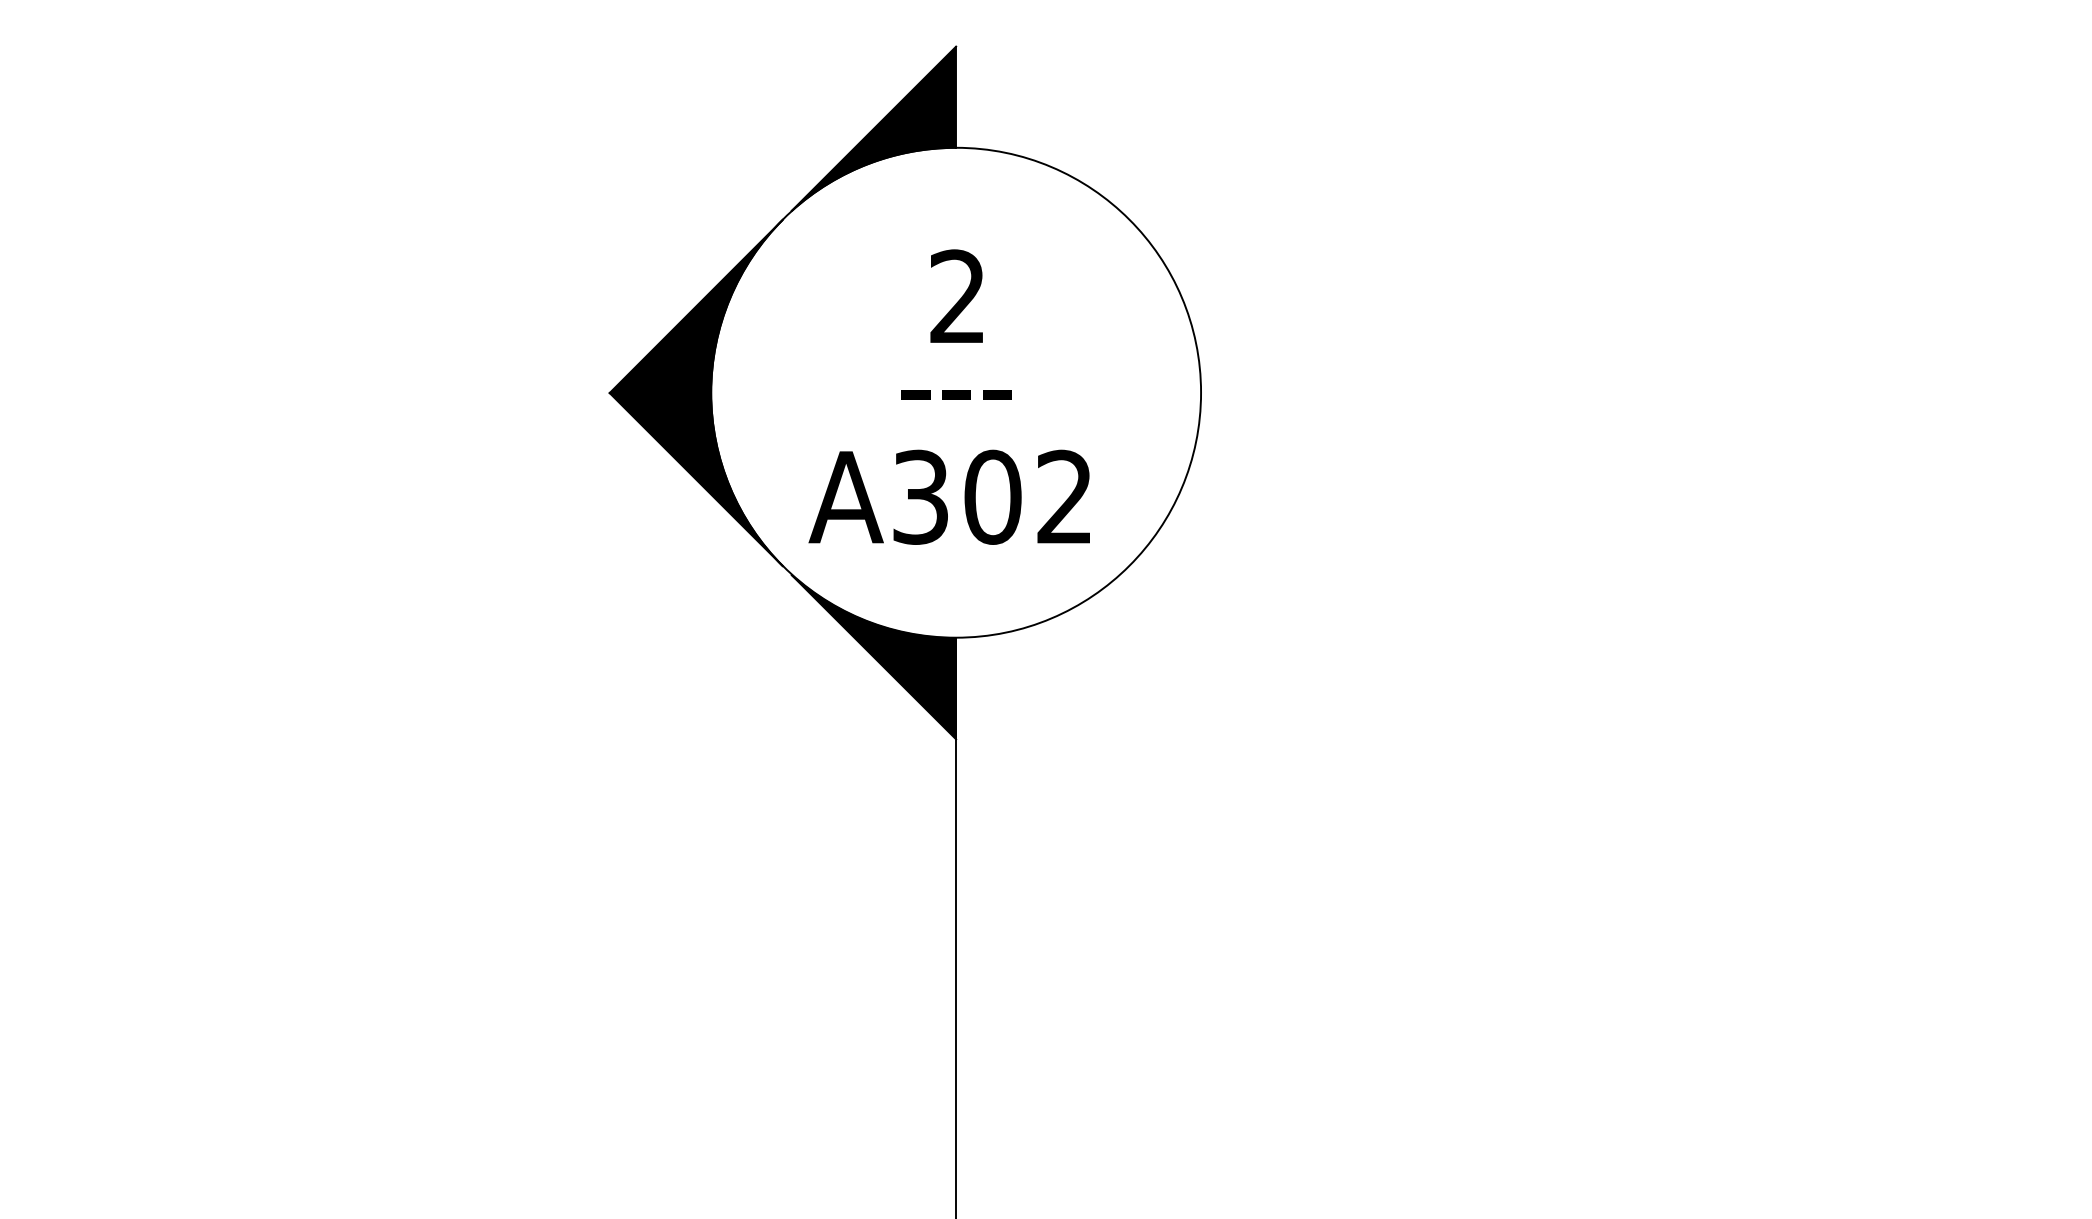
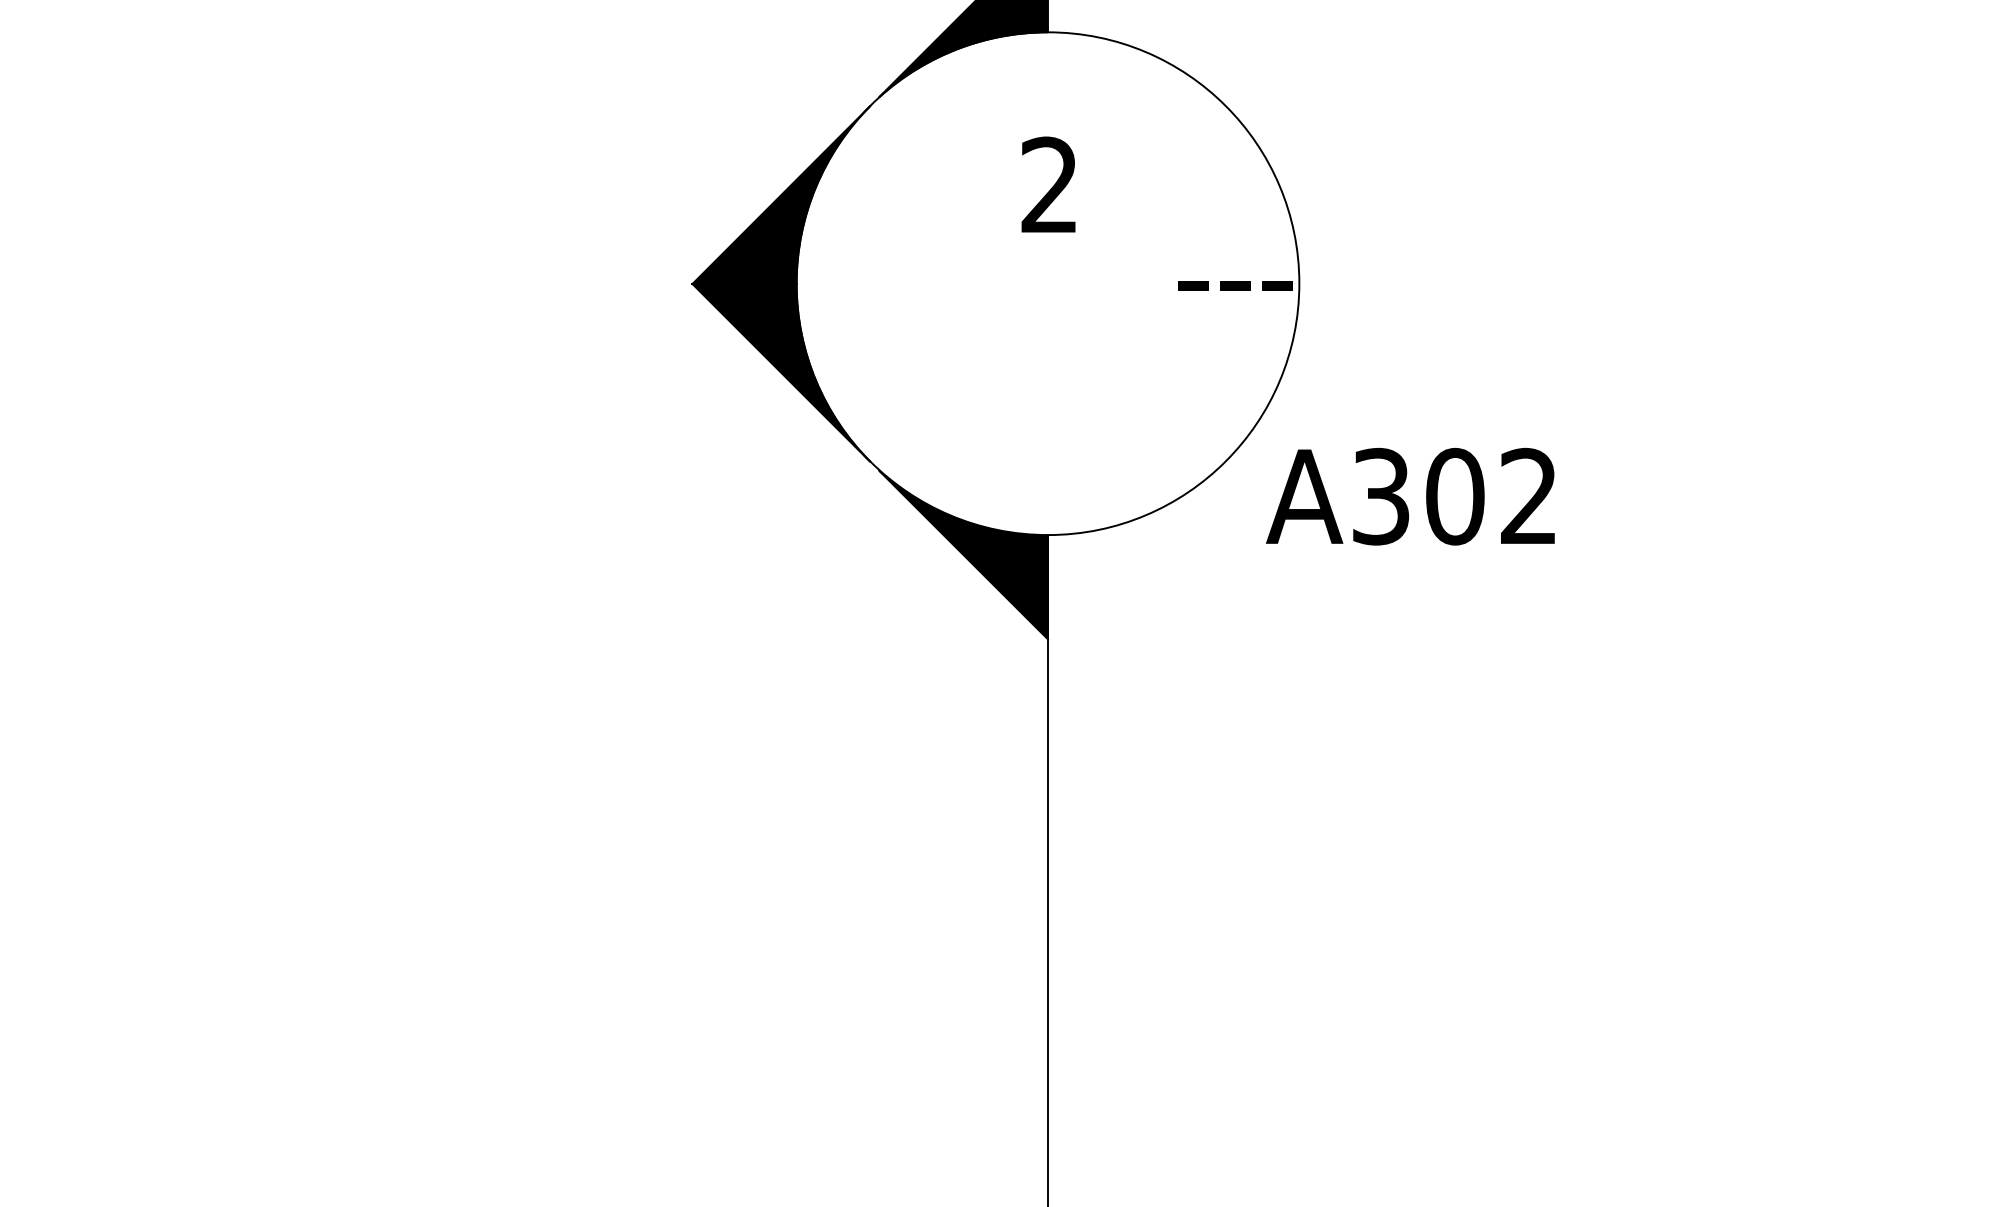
text: (956, 394) -> (1235, 285), moved
text: (948, 496) -> (1409, 495), moved

